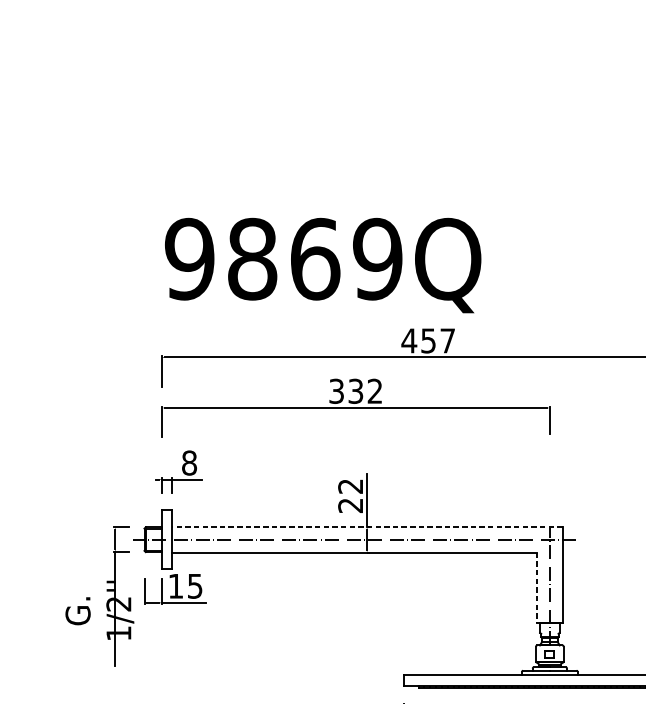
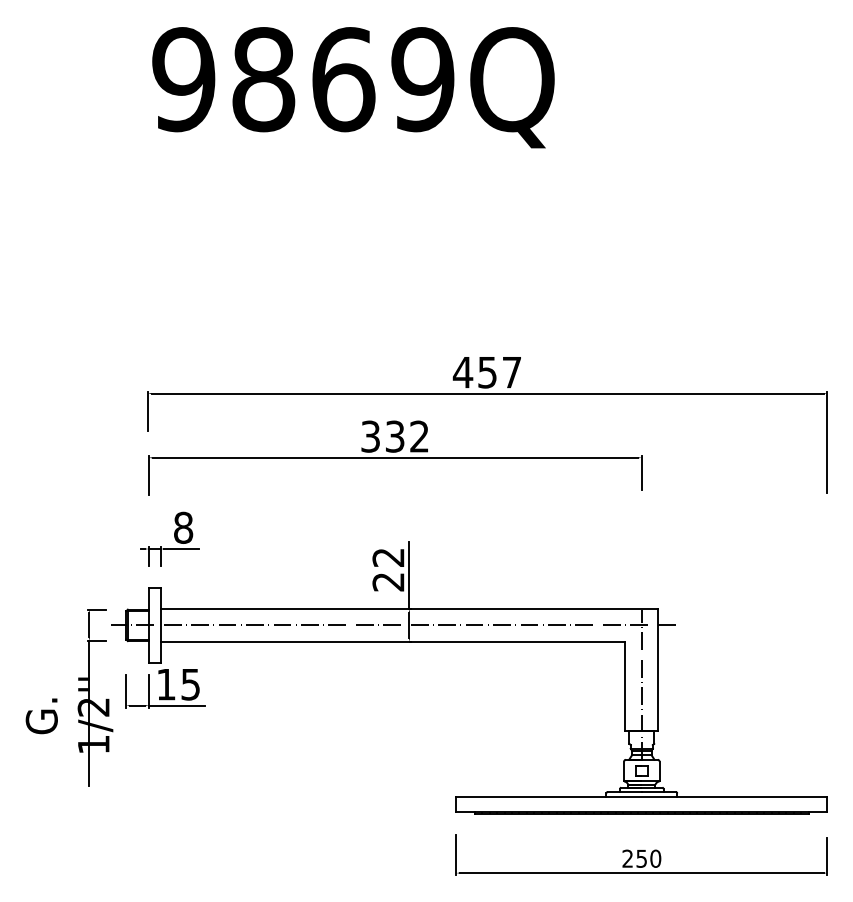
text: (323, 265) -> (353, 87), moved
line: (367, 526) -> (409, 608), dashed -> solid
line: (537, 587) -> (625, 686), dashed -> solid

